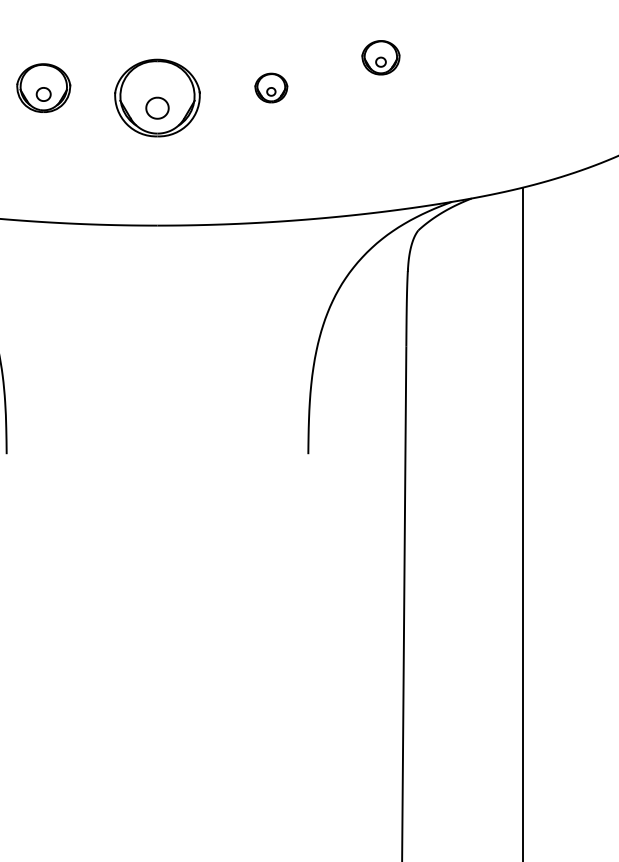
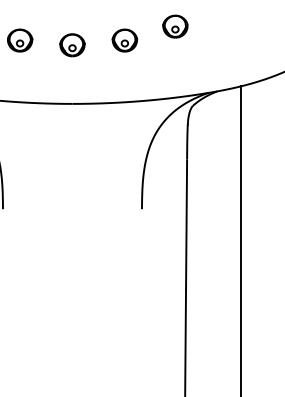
part: (381, 57) -> (175, 26), size x1.43
part: (270, 87) -> (124, 40), size x1.67
part: (157, 98) -> (72, 45), size x0.62

